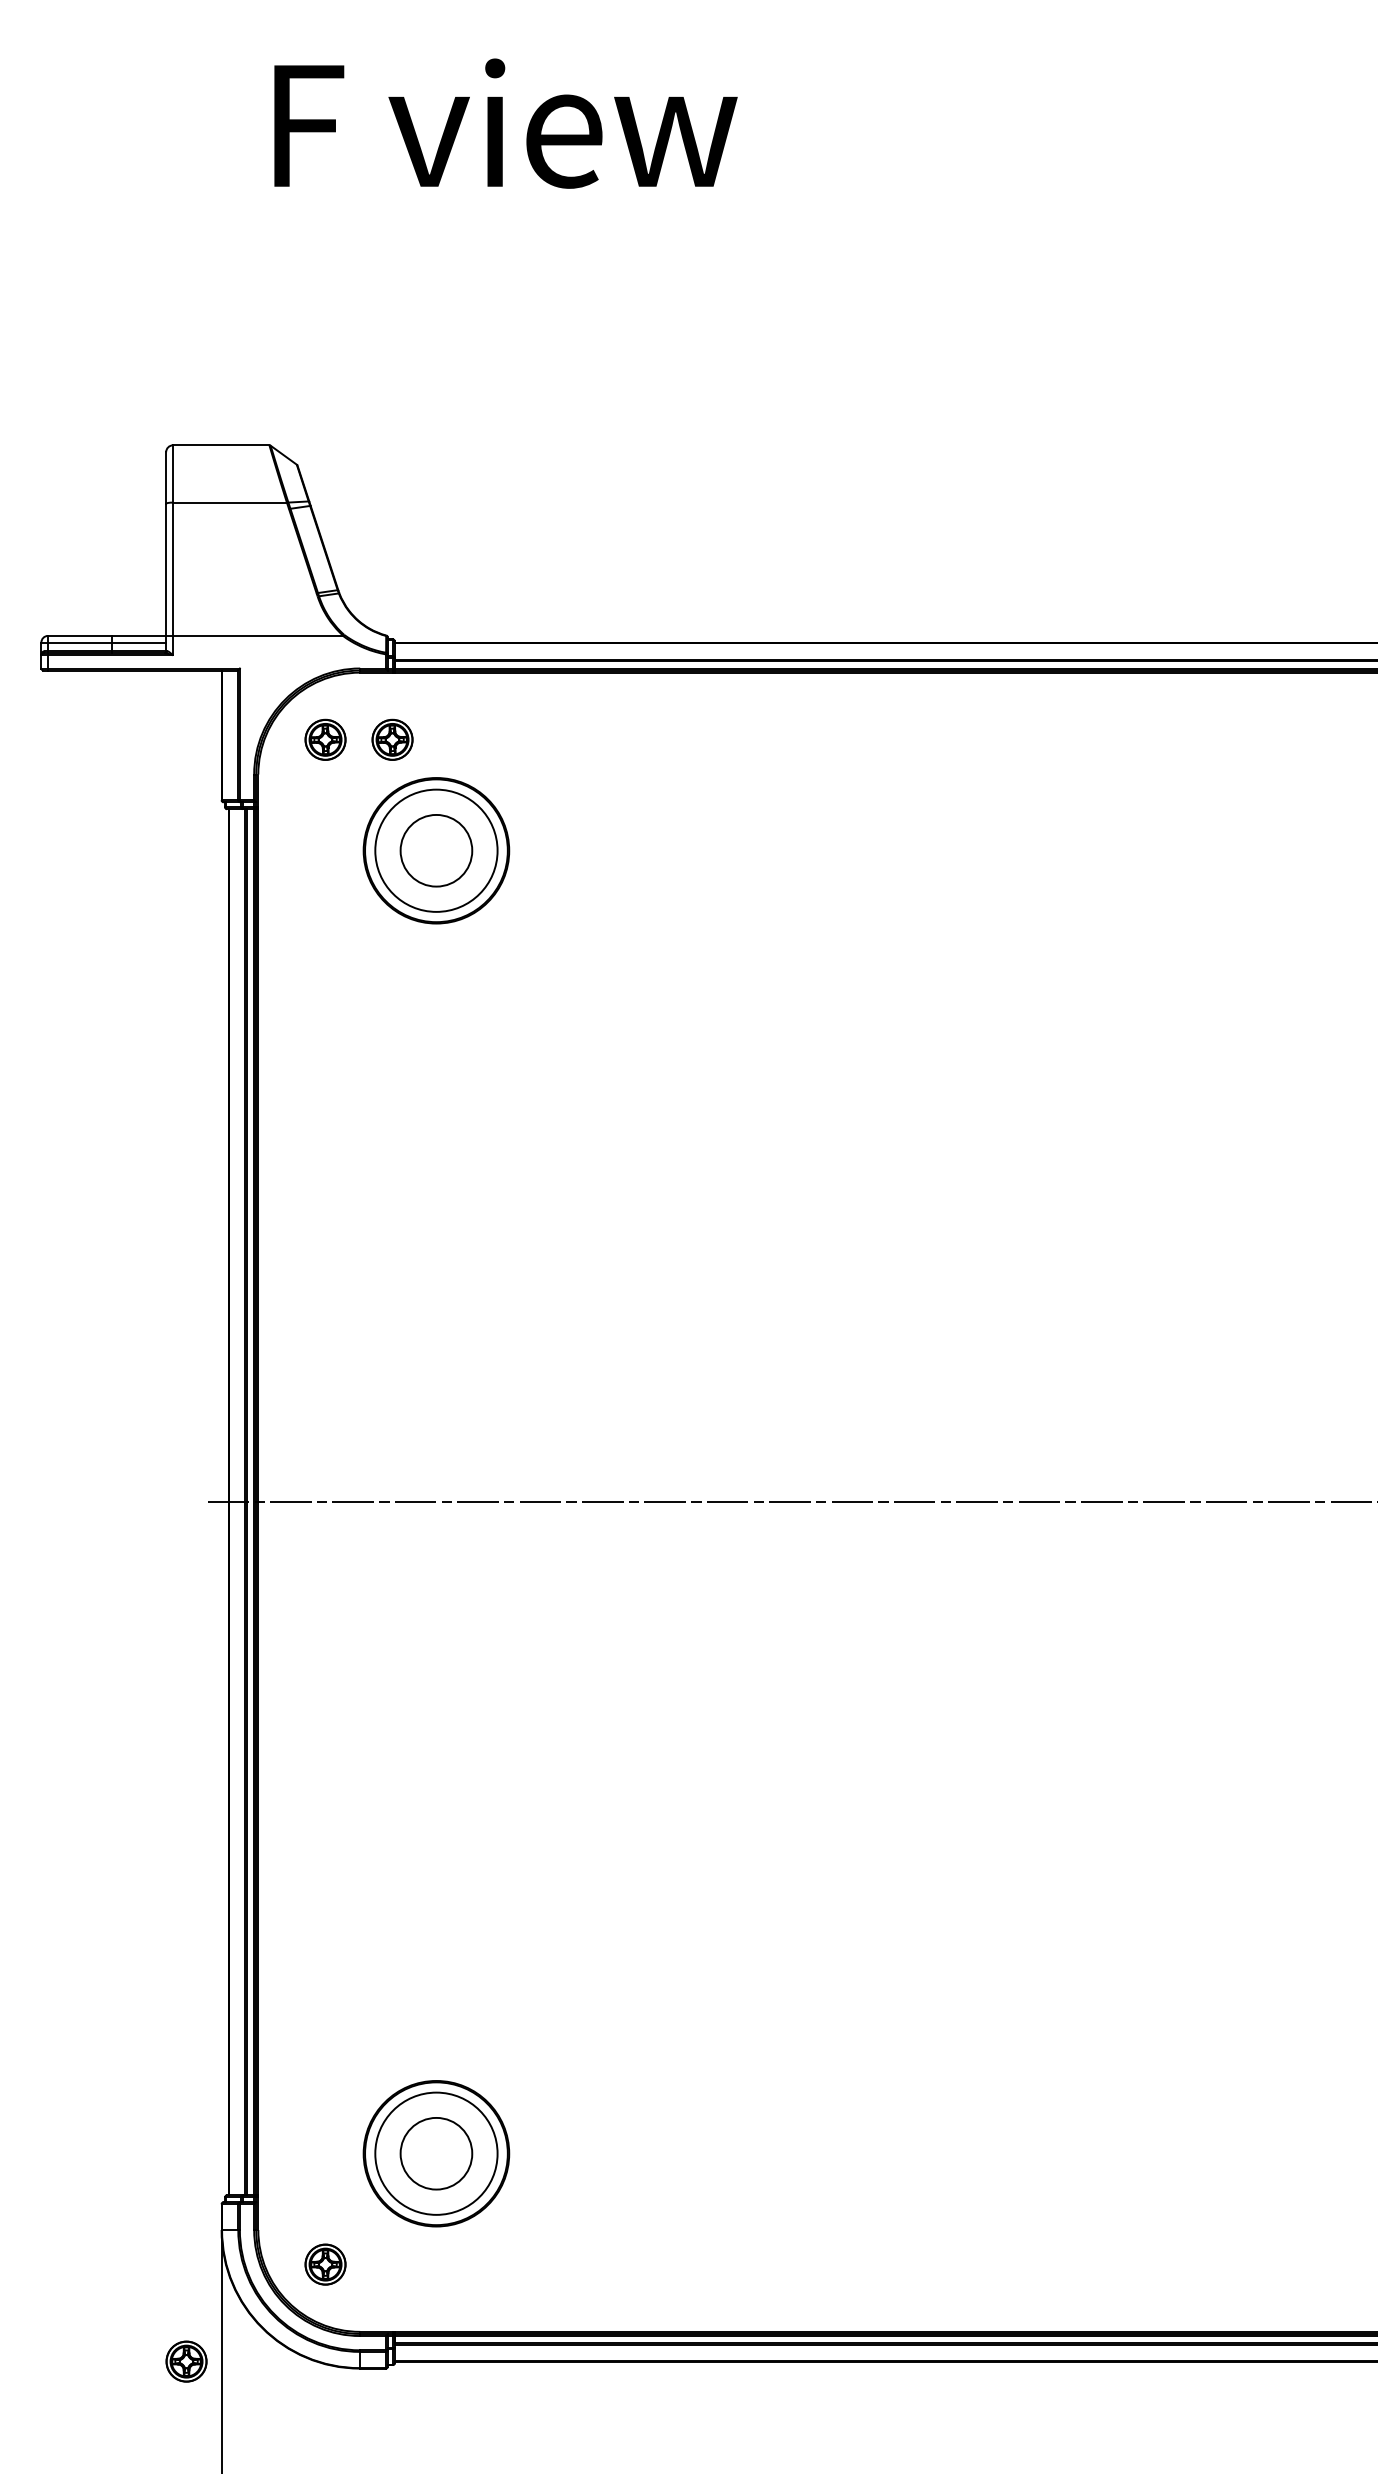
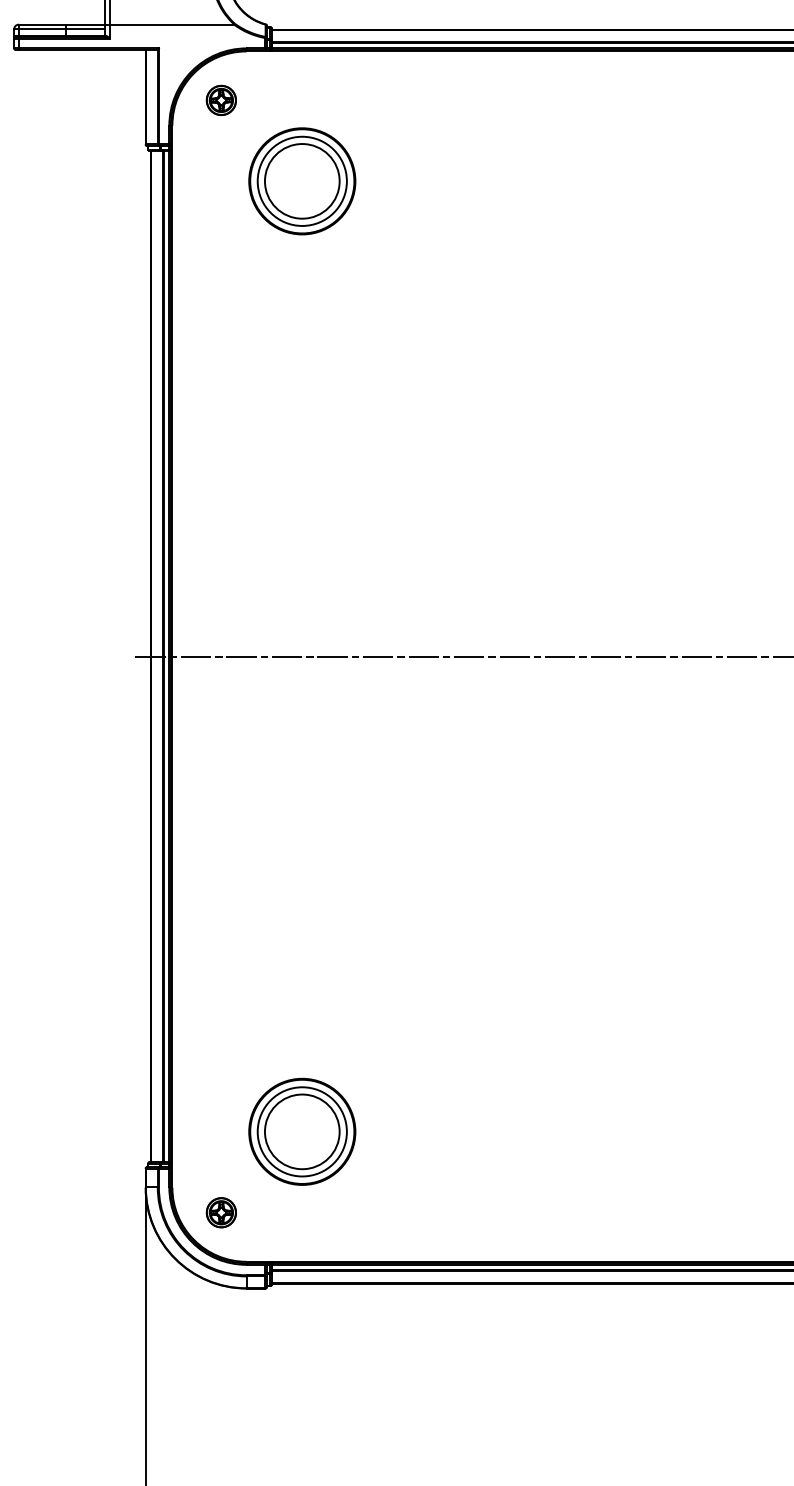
part: (392, 739) -> (270, 100), removed
circle: (436, 850) -> (302, 181), size x1.43
circle: (436, 2153) -> (302, 1131), size x1.43
part: (186, 2361) -> (119, 1283), removed

